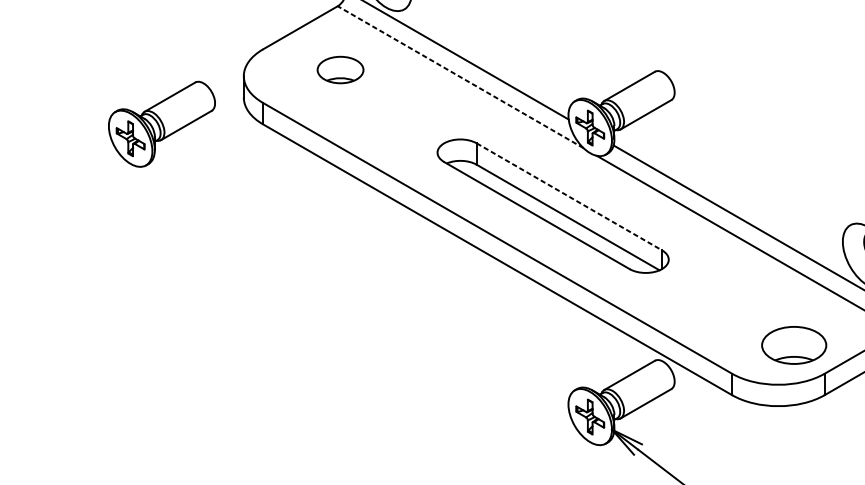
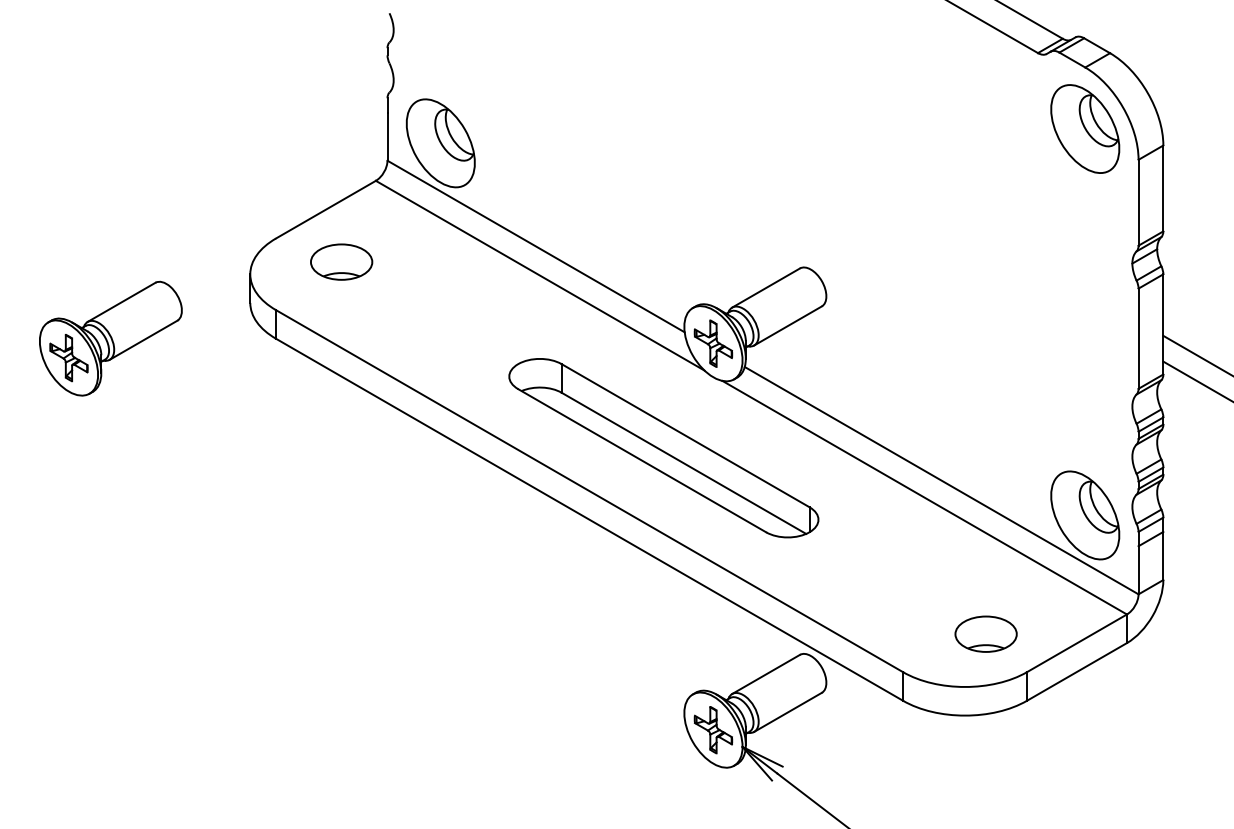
part: (340, 69) -> (341, 261), moved
line: (460, 77) -> (540, 275), dashed -> solid
part: (161, 124) -> (110, 338), moved
line: (570, 196) -> (686, 435), dashed -> solid
part: (793, 344) -> (985, 633), size x0.71

